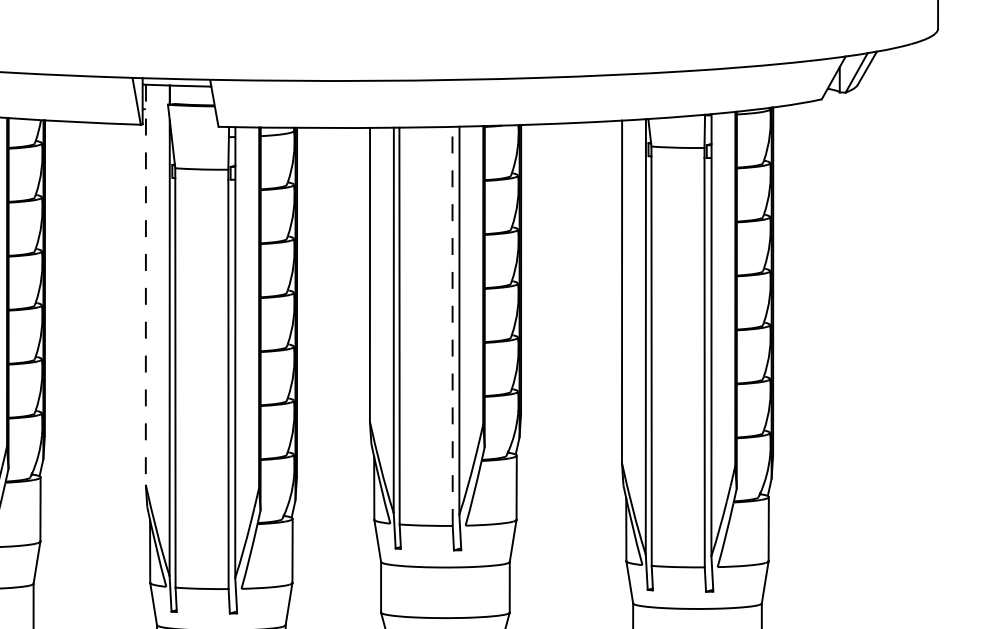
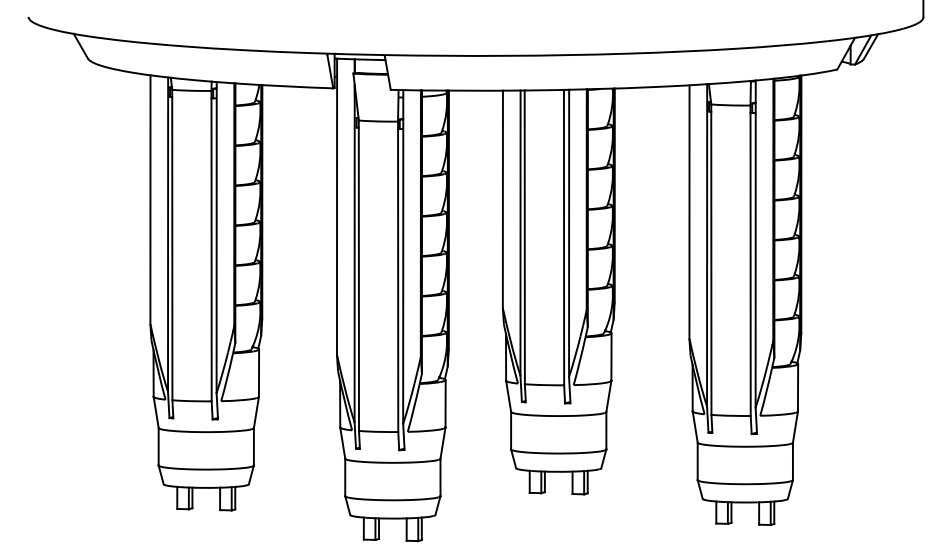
line: (146, 285) -> (337, 207), dashed -> solid
line: (453, 326) -> (564, 237), dashed -> solid

